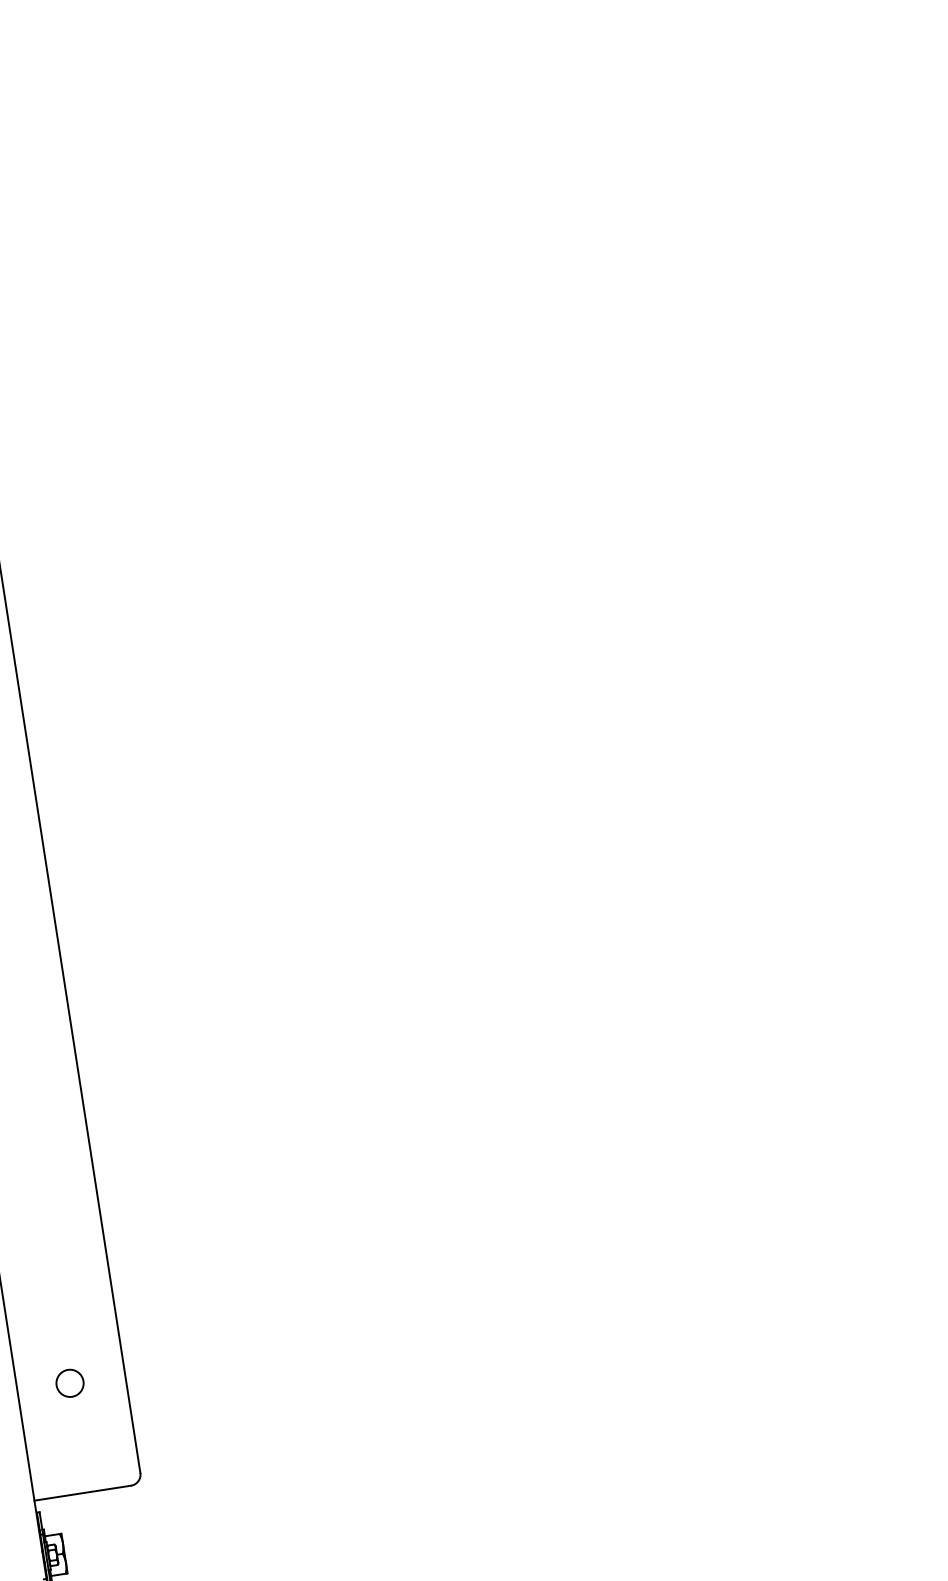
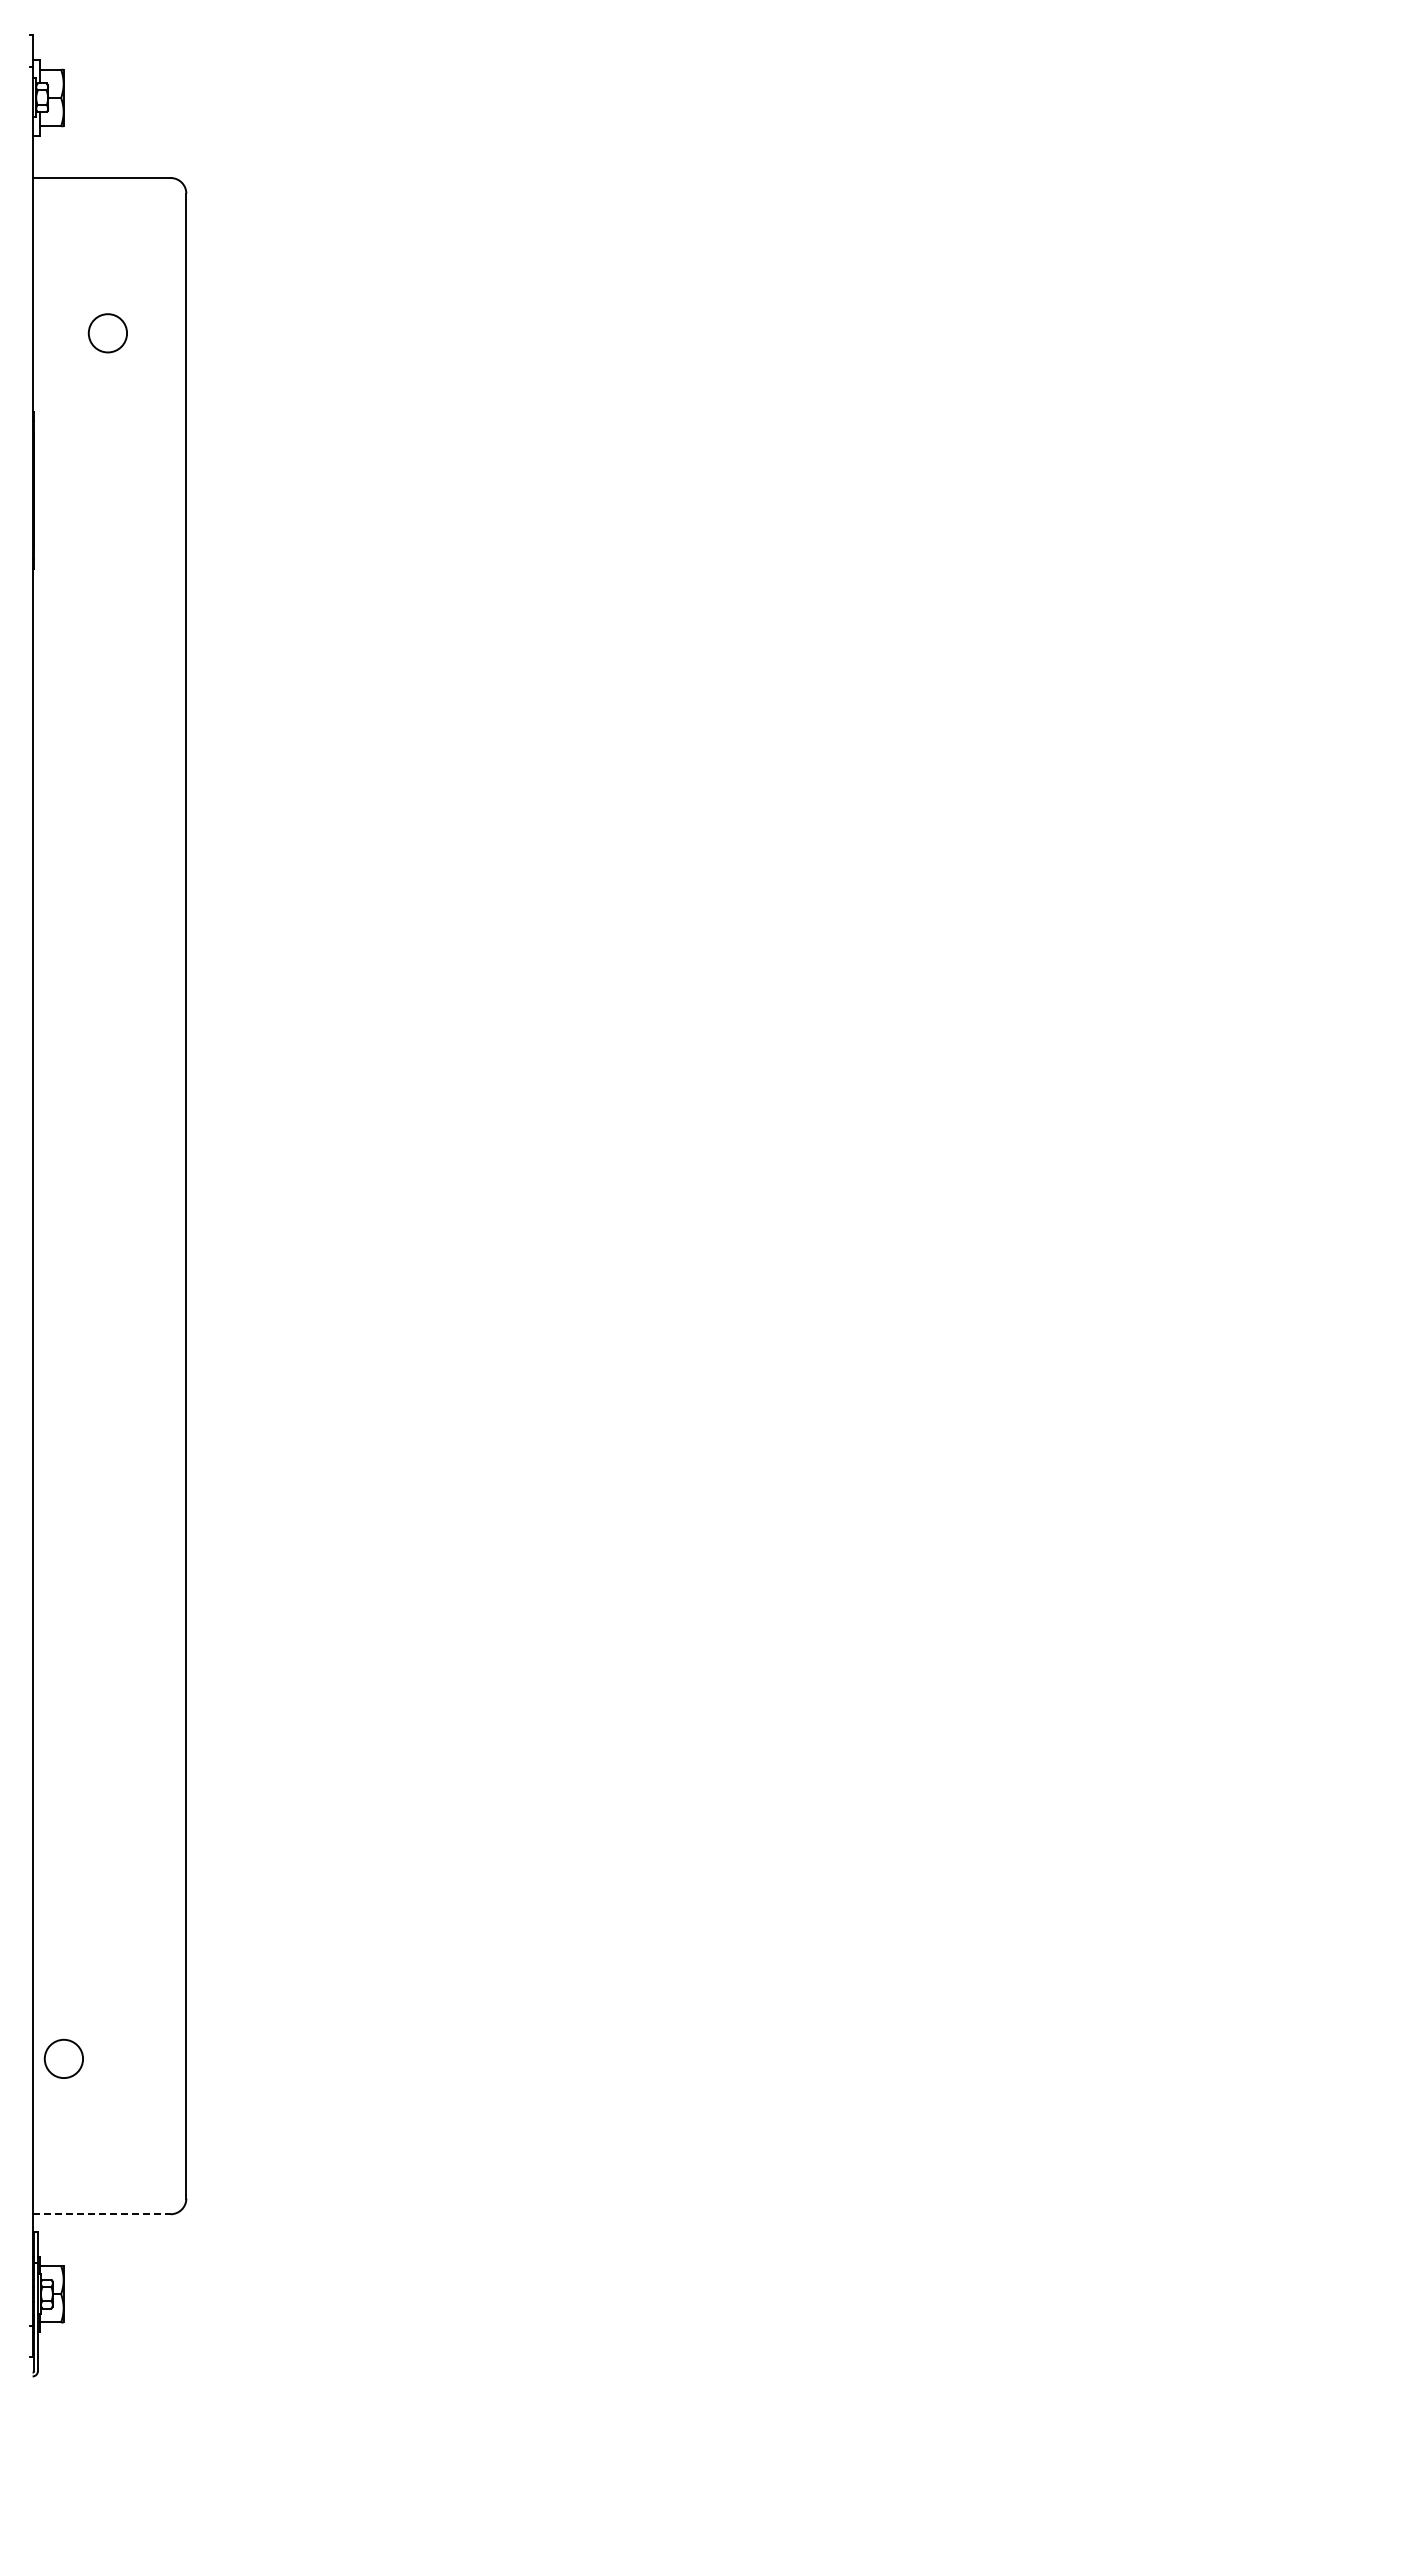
circle: (69, 1383) -> (63, 2058), moved
line: (82, 1493) -> (101, 2214), solid -> dashed

